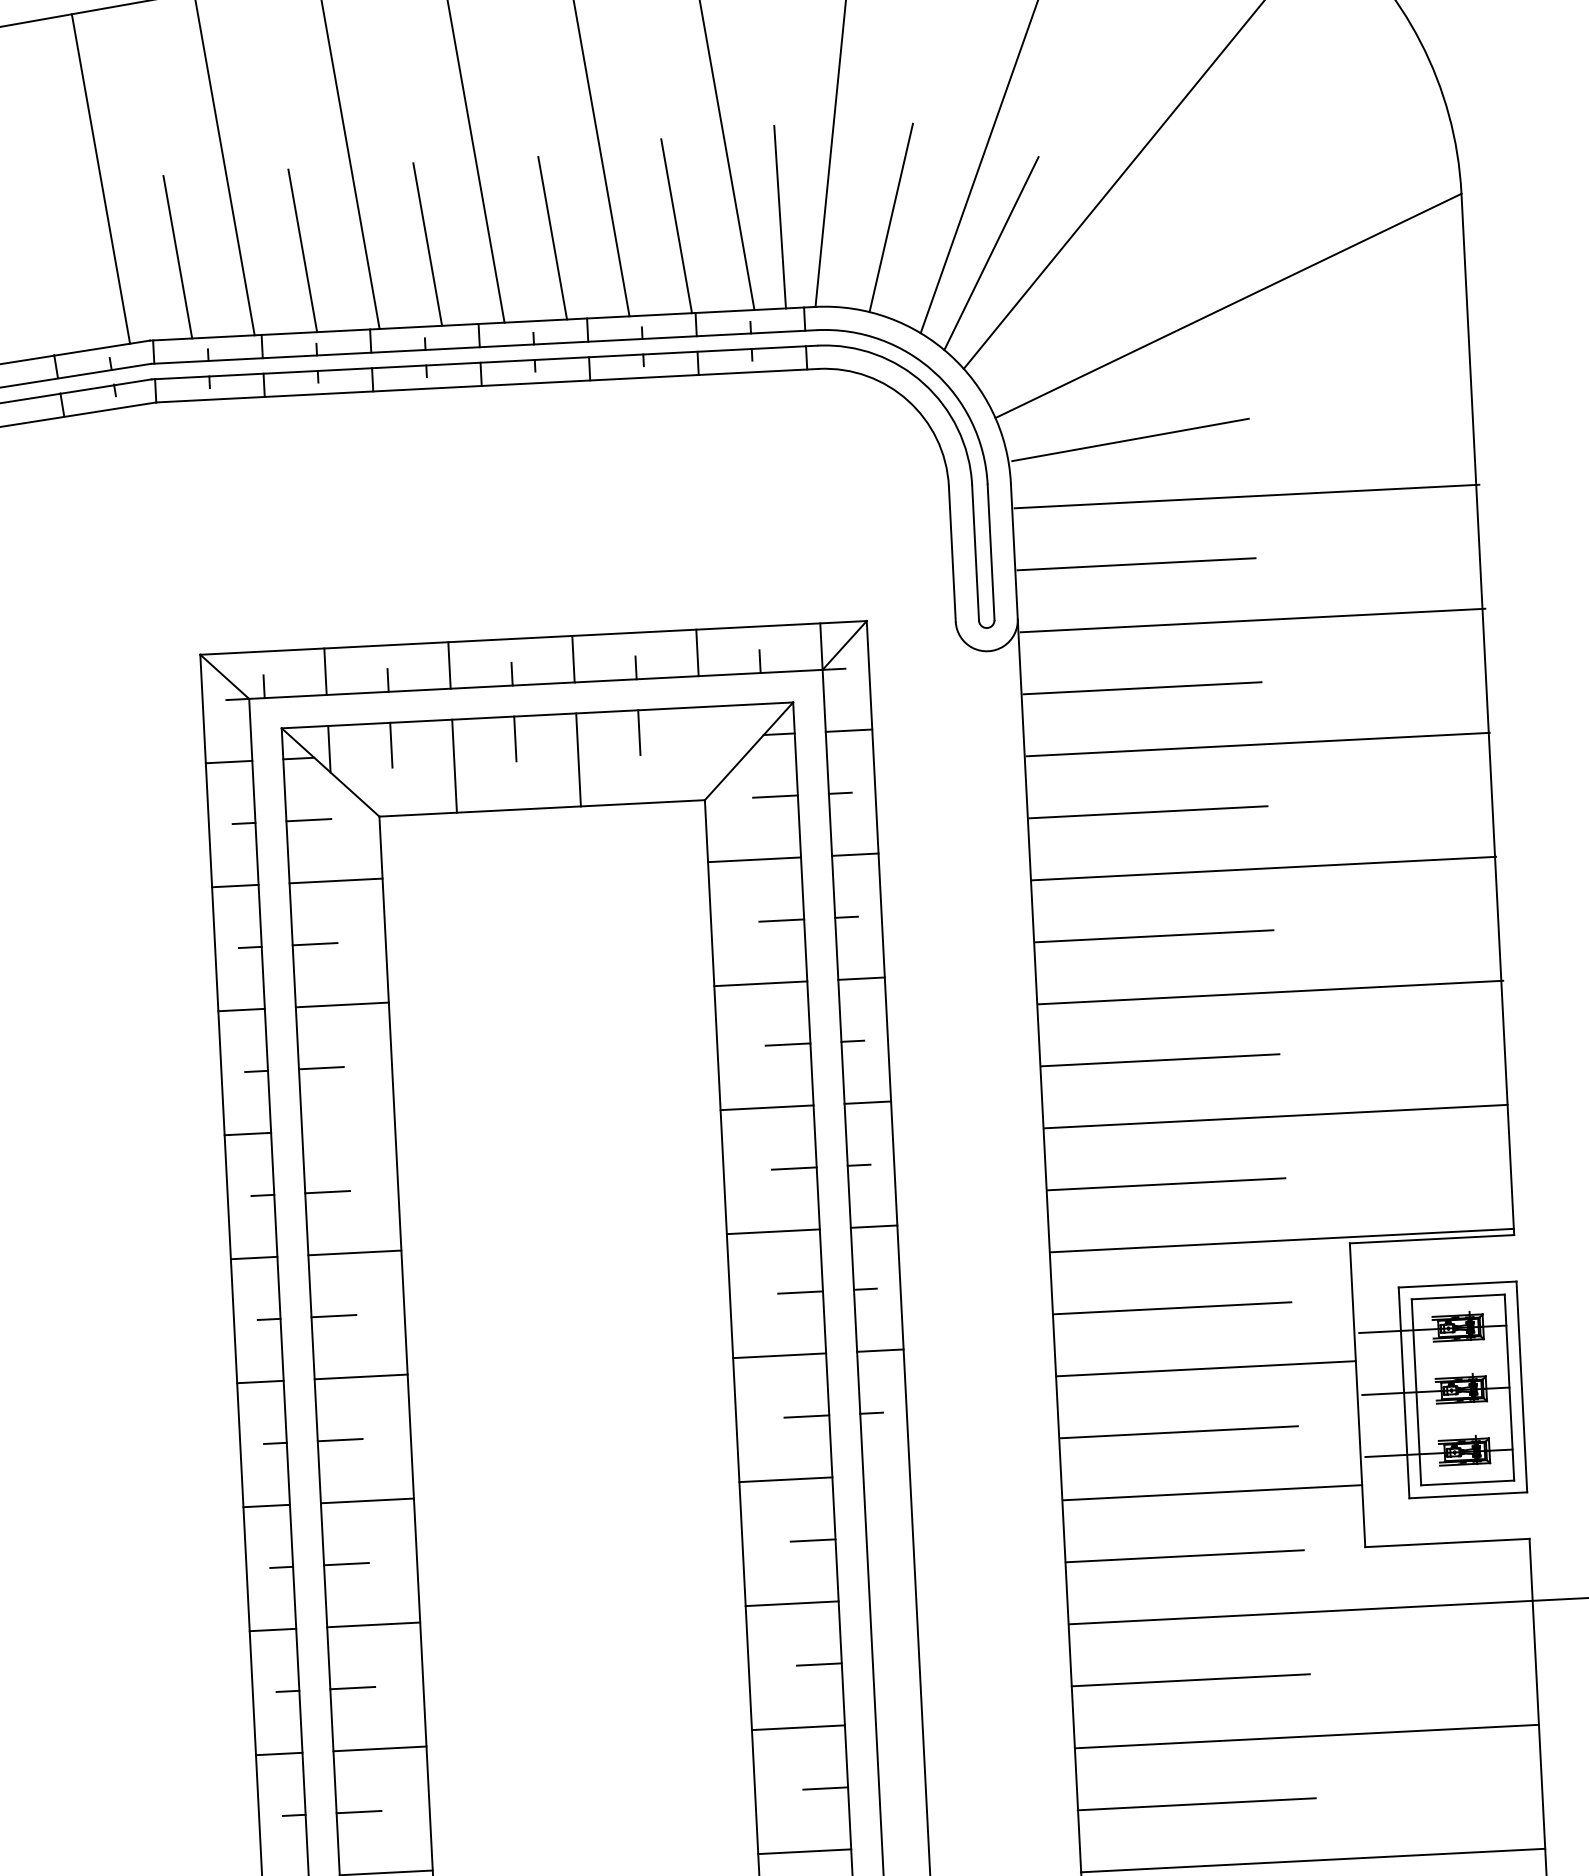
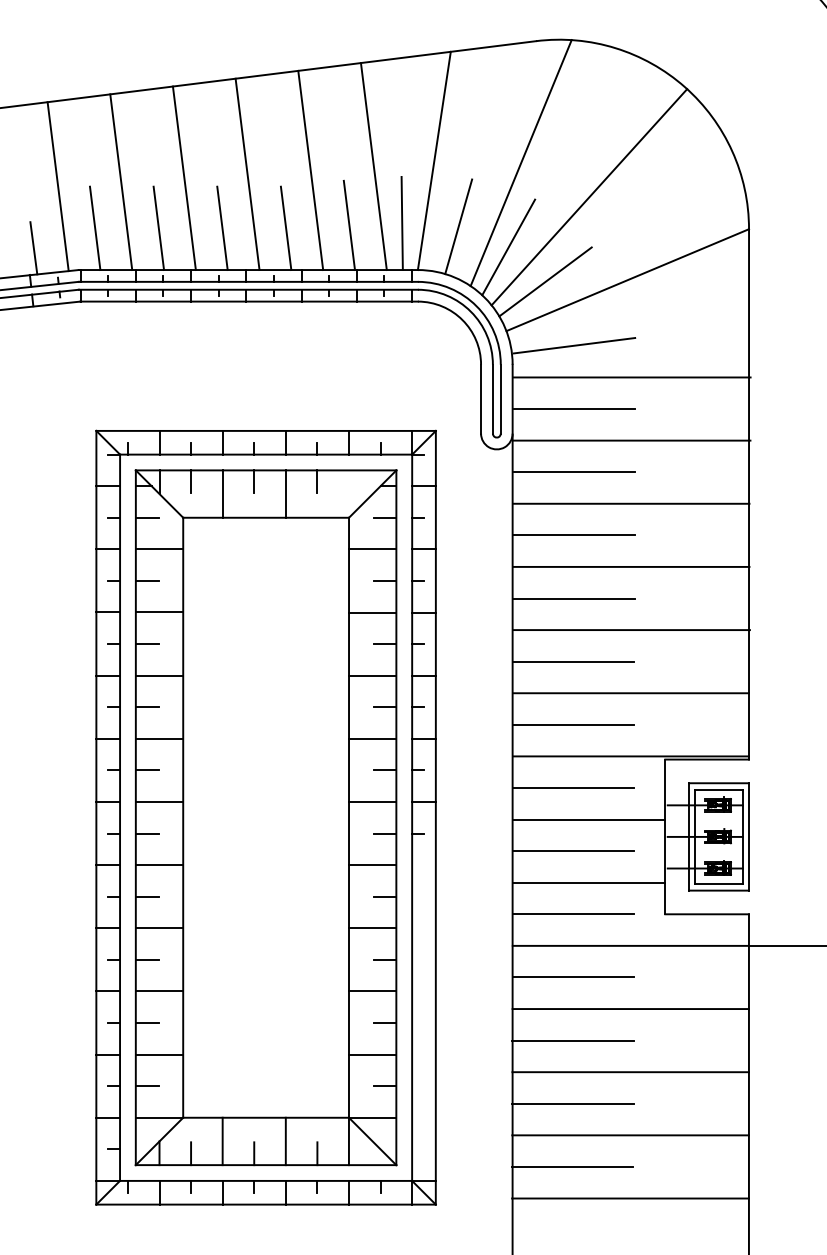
line: (58, 302) -> (33, 248), added
line: (1067, 316) -> (545, 281), added
line: (348, 1128) -> (159, 675), added

